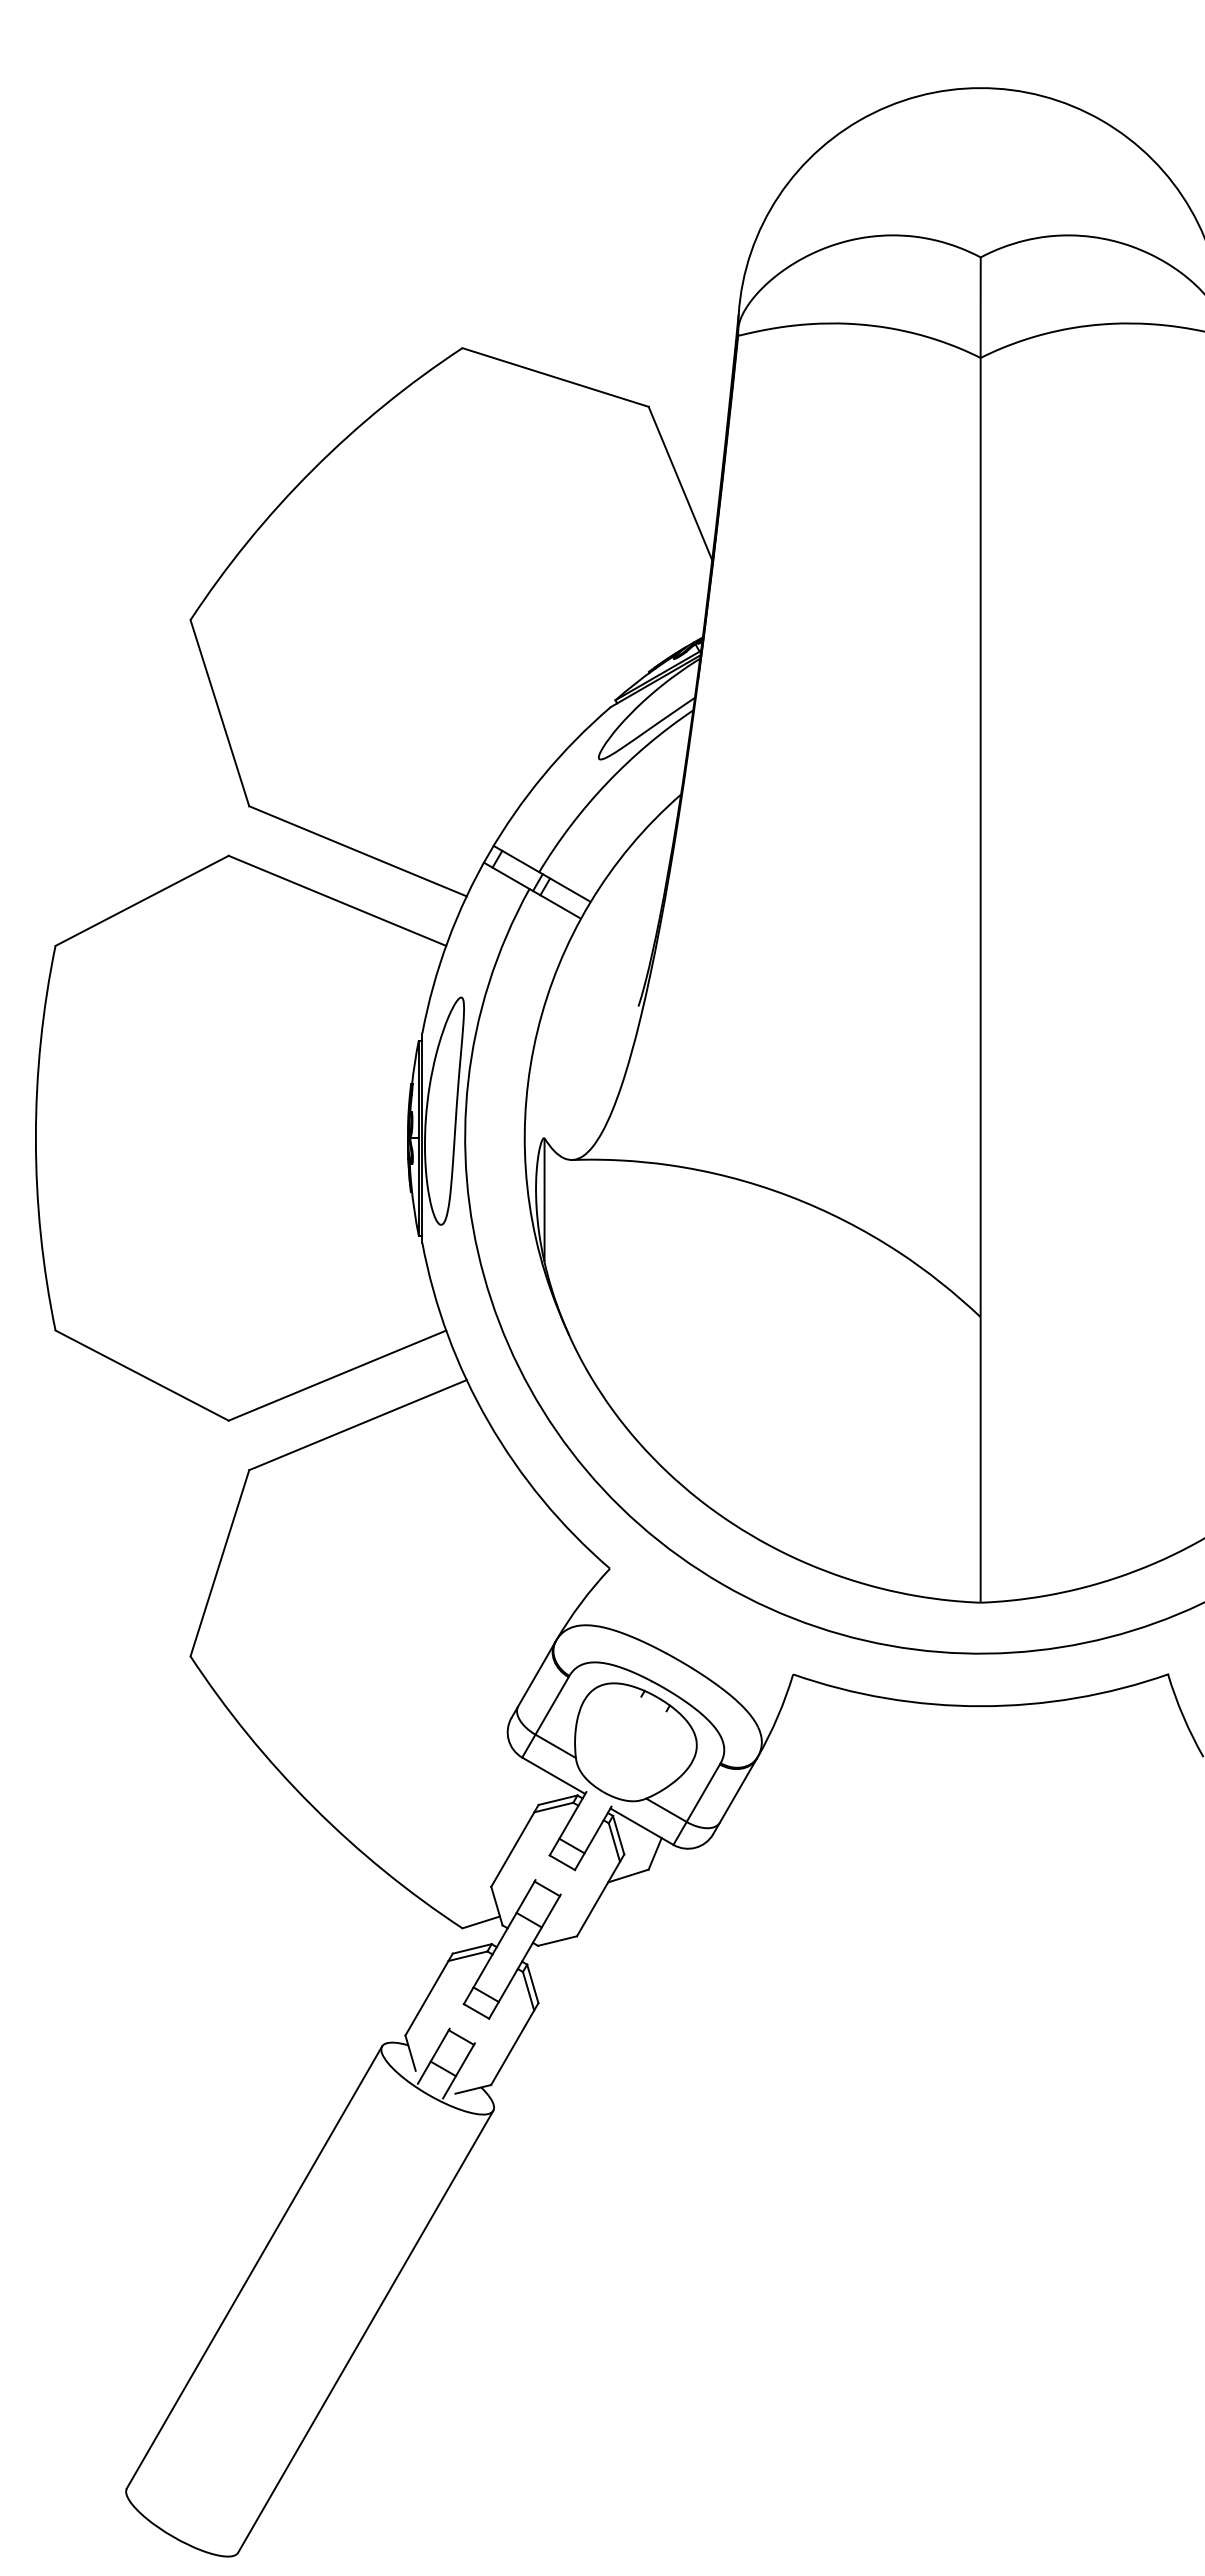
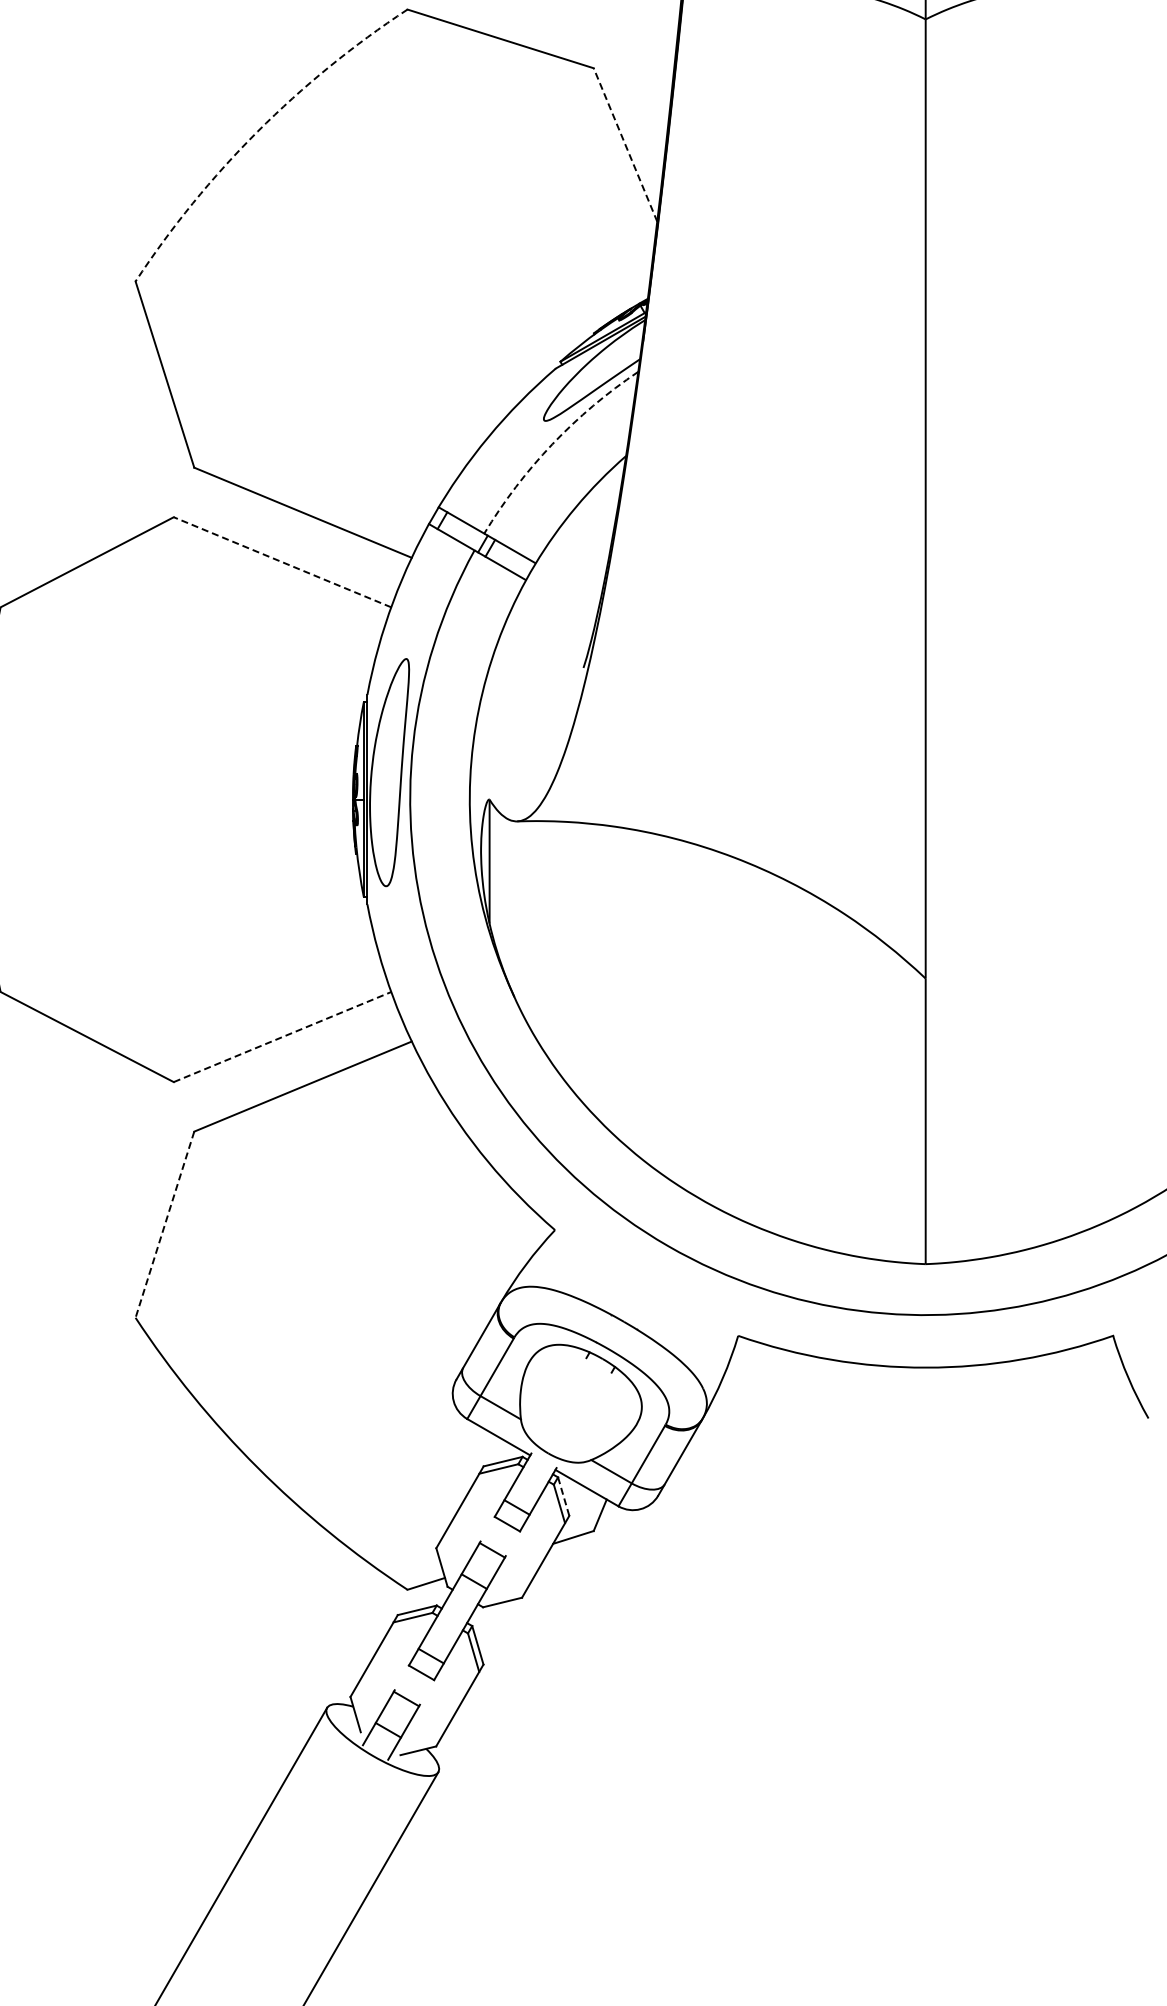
arc: (312, 470) -> (257, 131), solid -> dashed
line: (680, 483) -> (625, 144), solid -> dashed
arc: (607, 782) -> (552, 443), solid -> dashed
line: (337, 900) -> (282, 561), solid -> dashed
line: (337, 1375) -> (282, 1036), solid -> dashed
line: (219, 1563) -> (164, 1224), solid -> dashed
line: (618, 1835) -> (563, 1496), solid -> dashed

